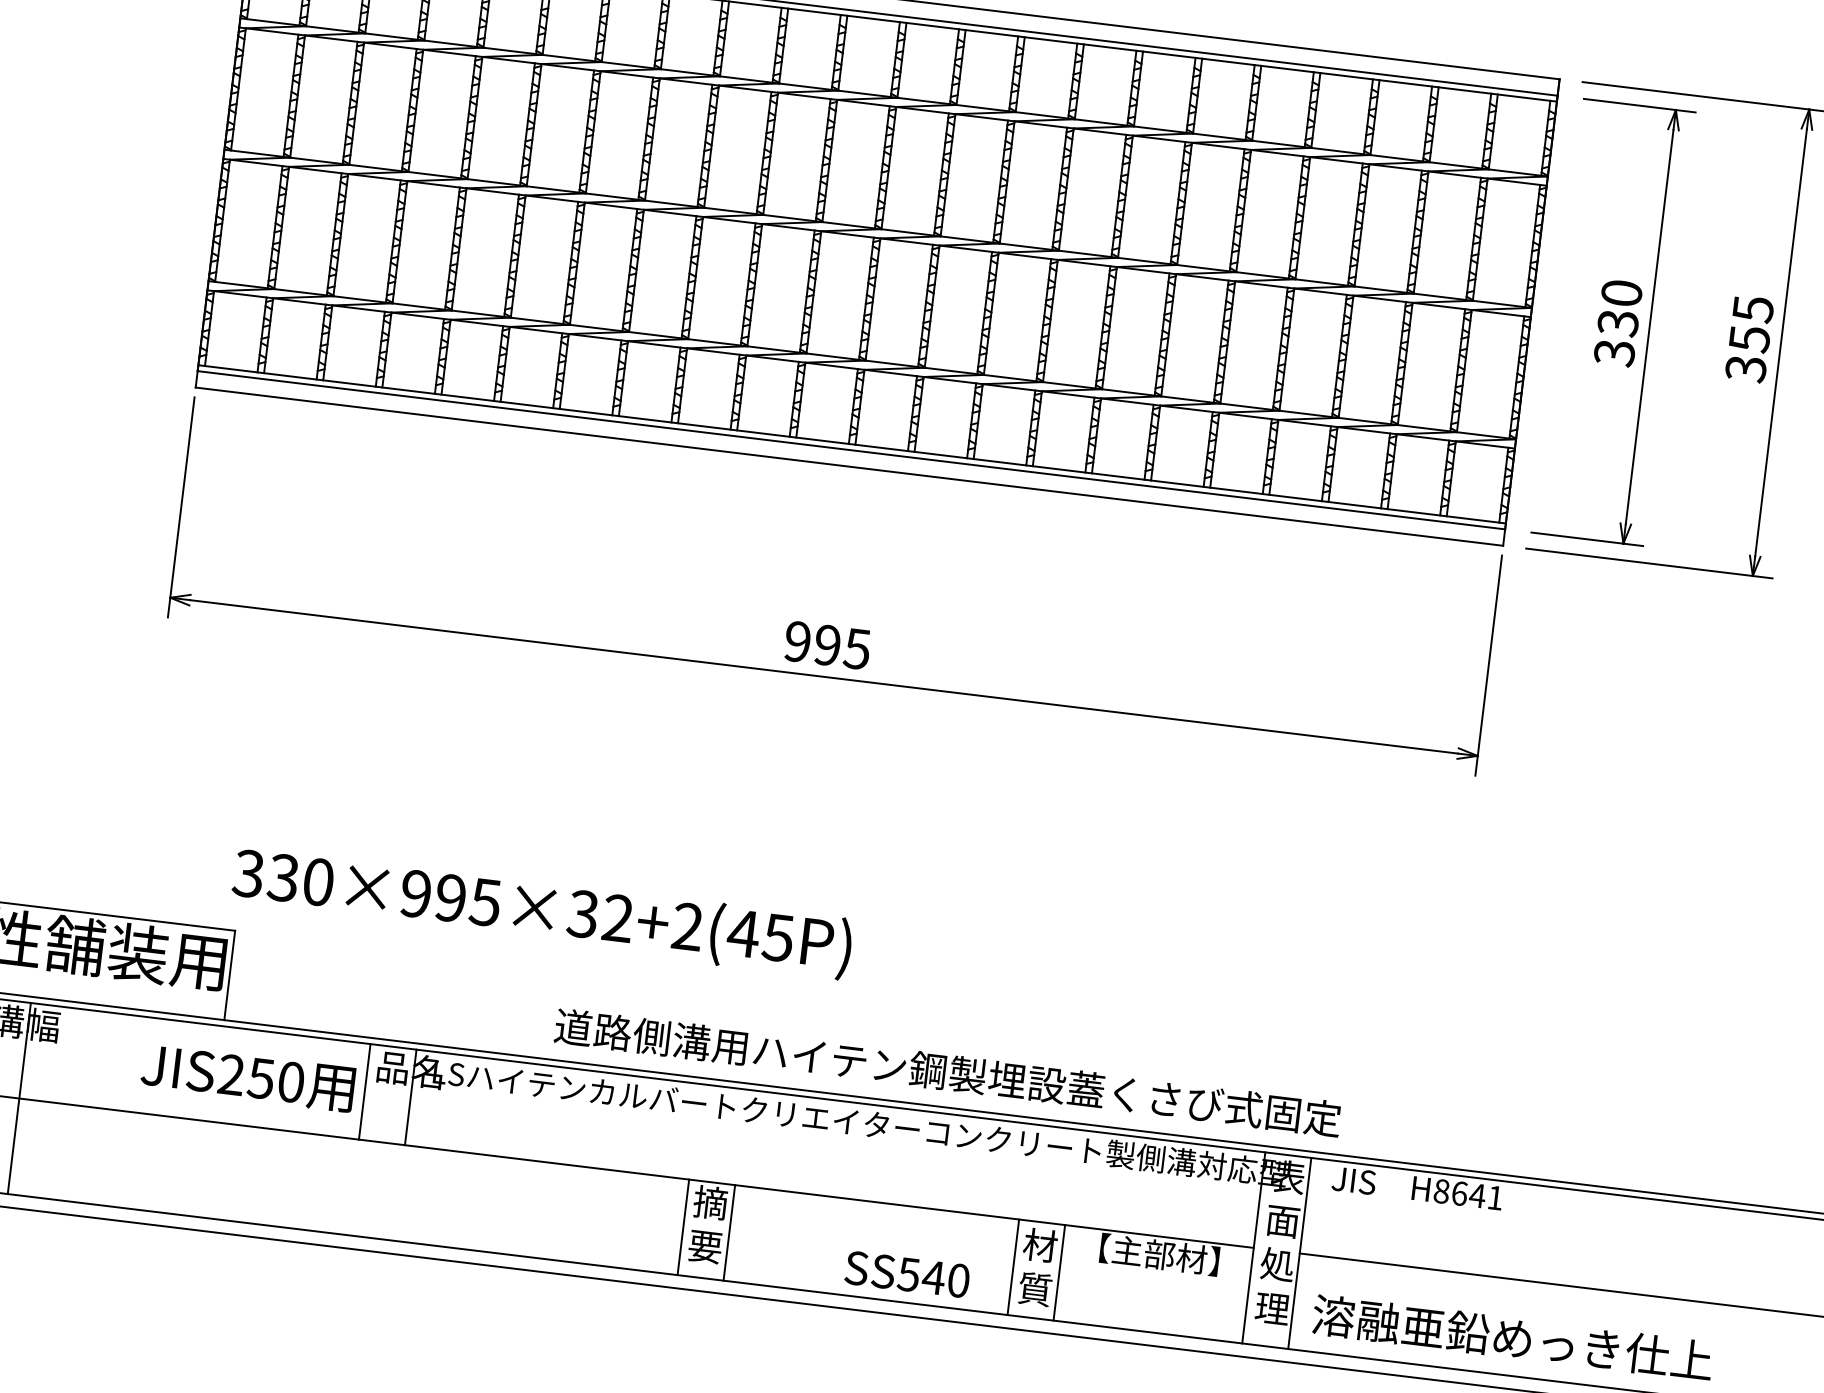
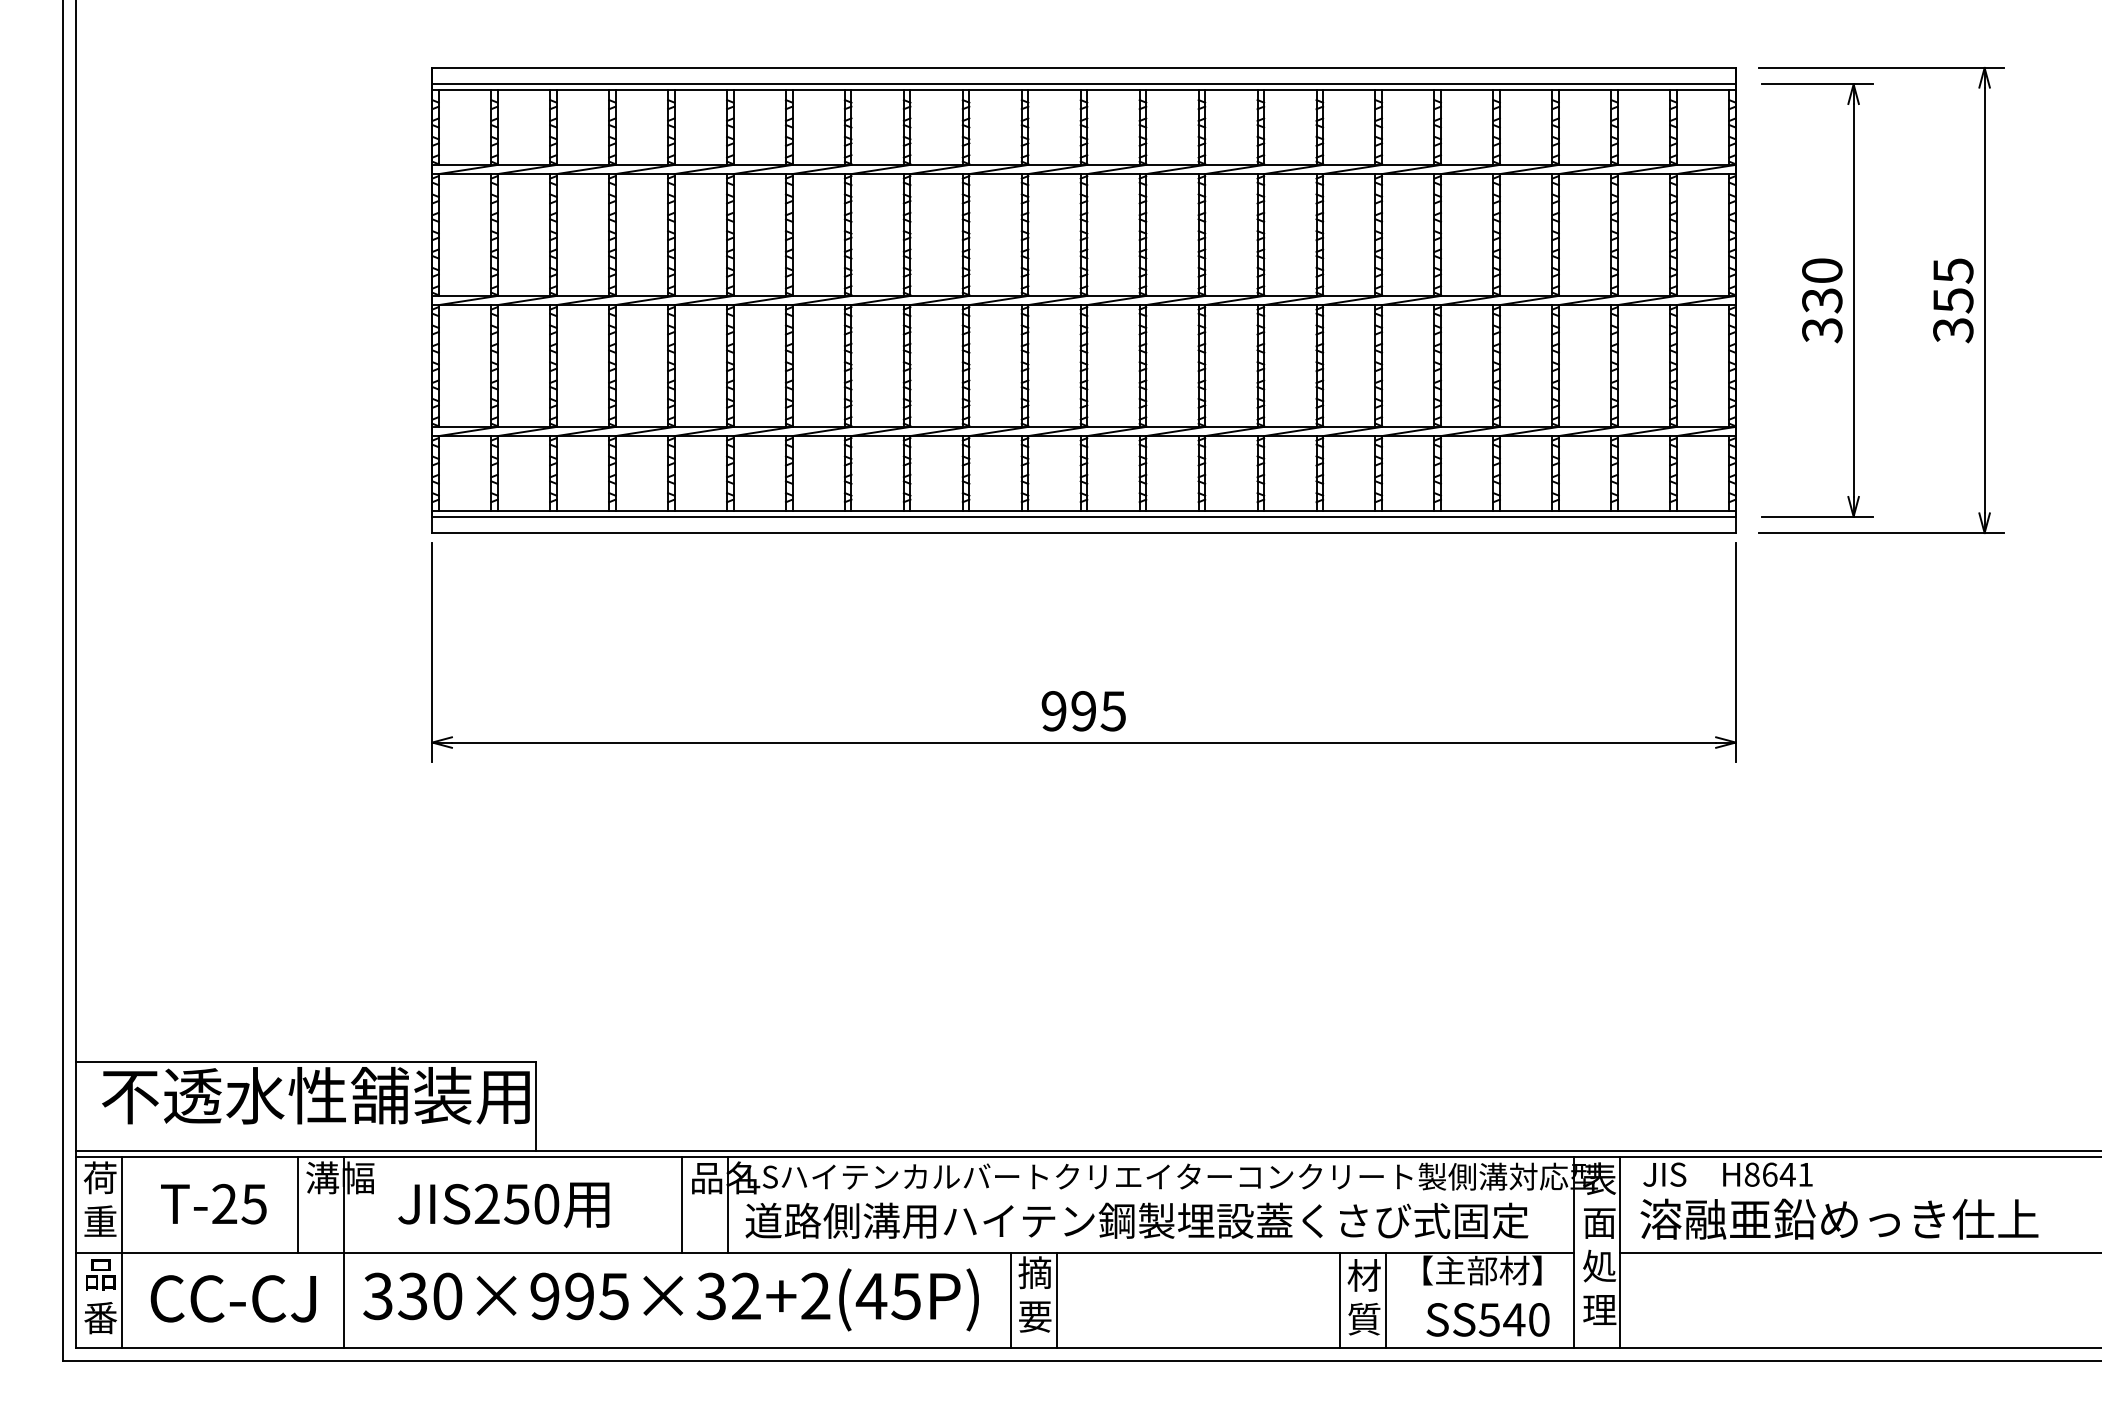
text: (541, 912) -> (670, 1299), moved
text: (947, 1072) -> (1136, 1220), moved
text: (247, 1078) -> (503, 1205), moved
text: (906, 1274) -> (1487, 1319), moved
text: (1513, 1337) -> (1839, 1218), moved

